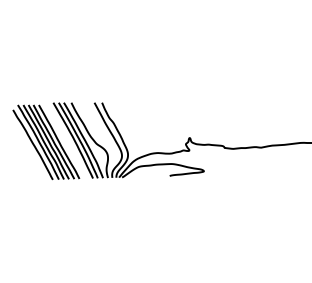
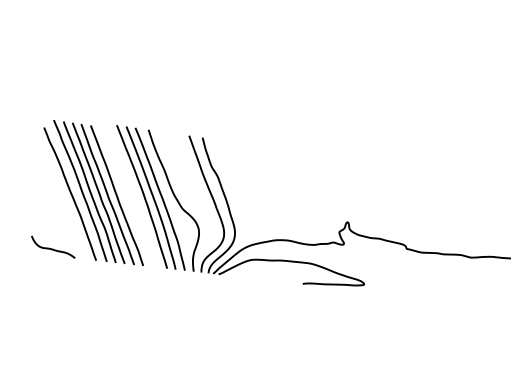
curve: (27, 176) -> (52, 248), added

